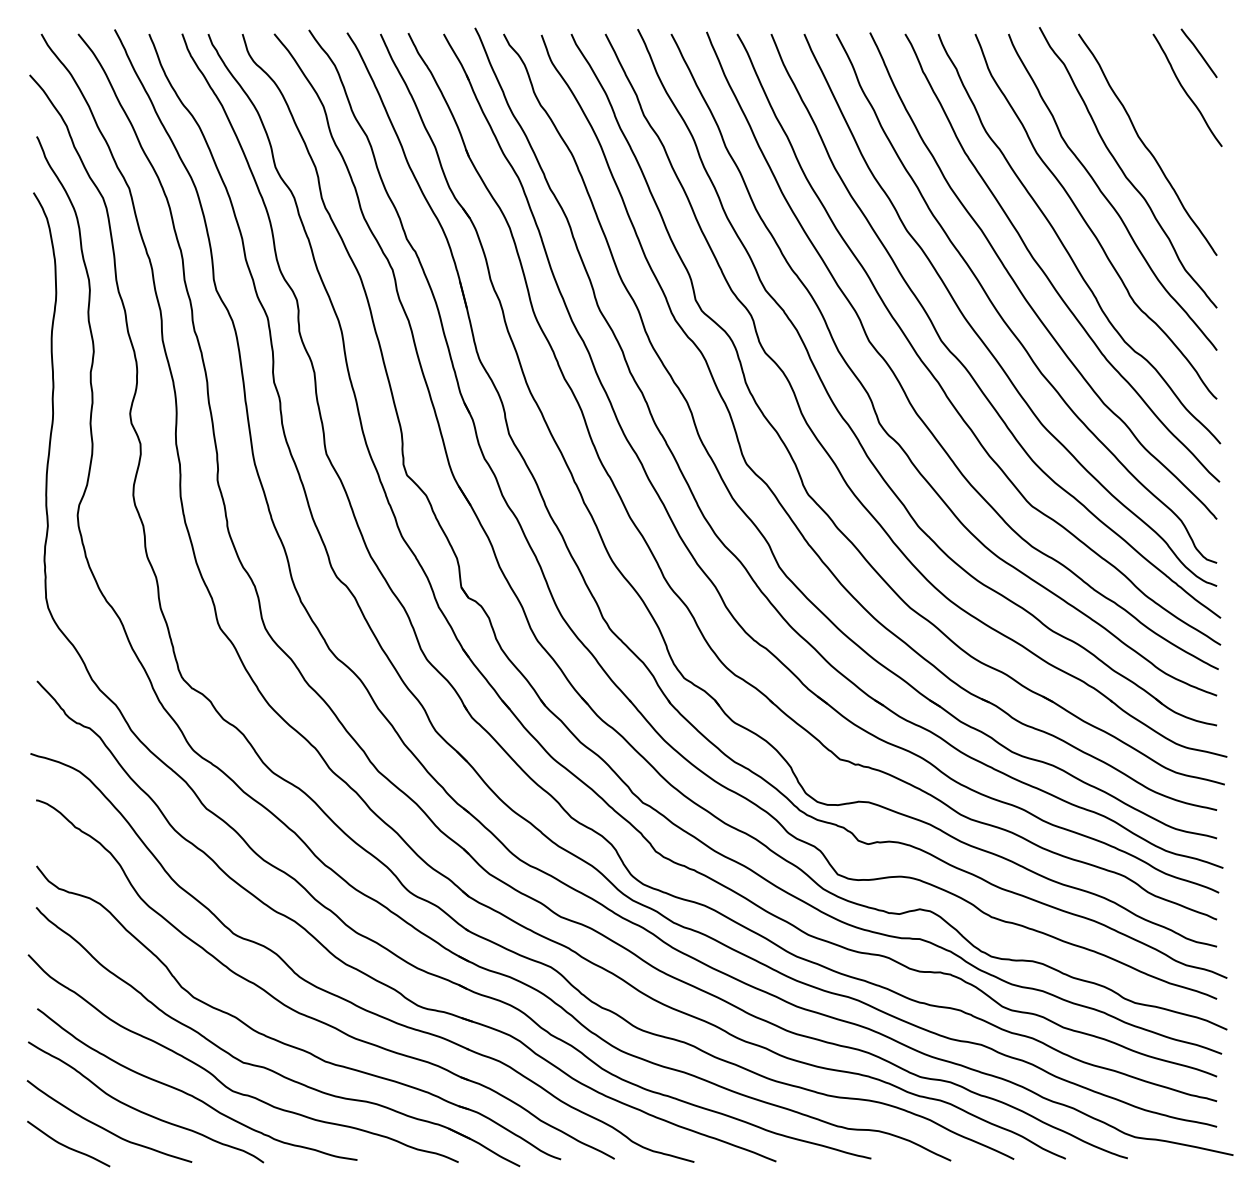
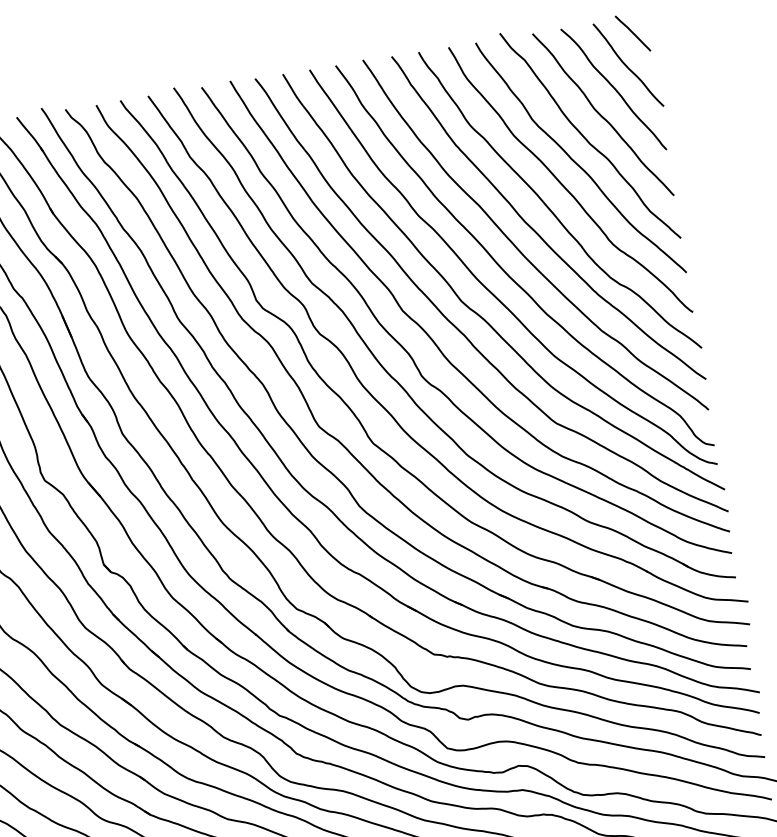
curve: (1165, 116) -> (613, 89), added

